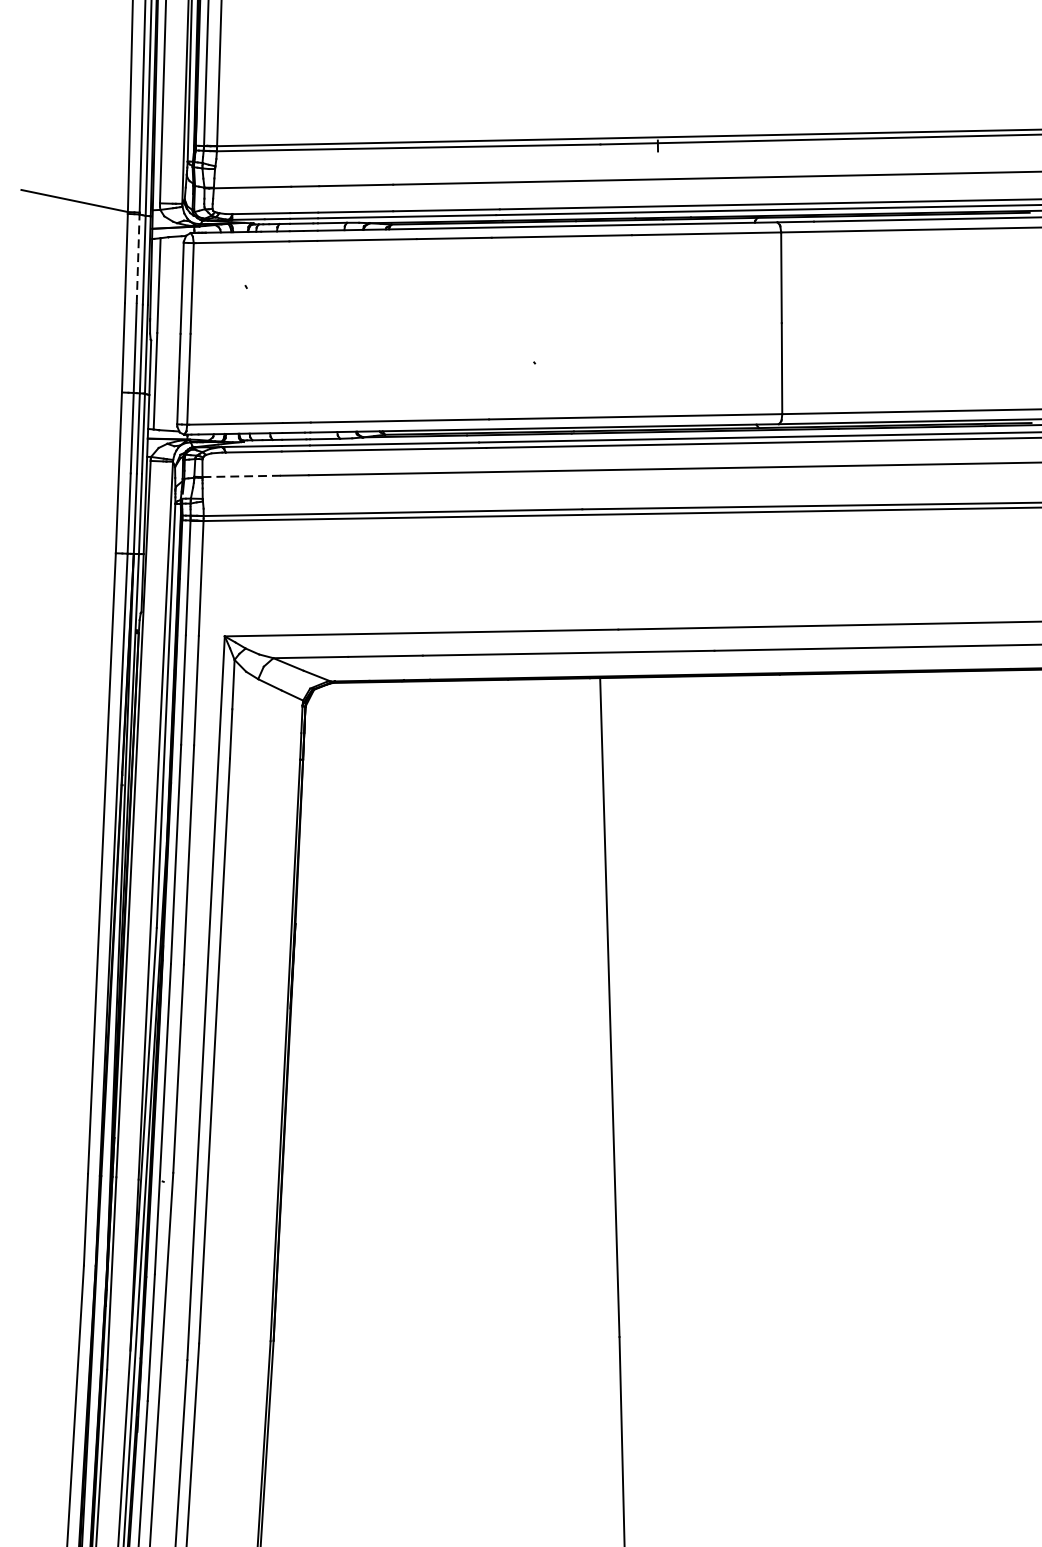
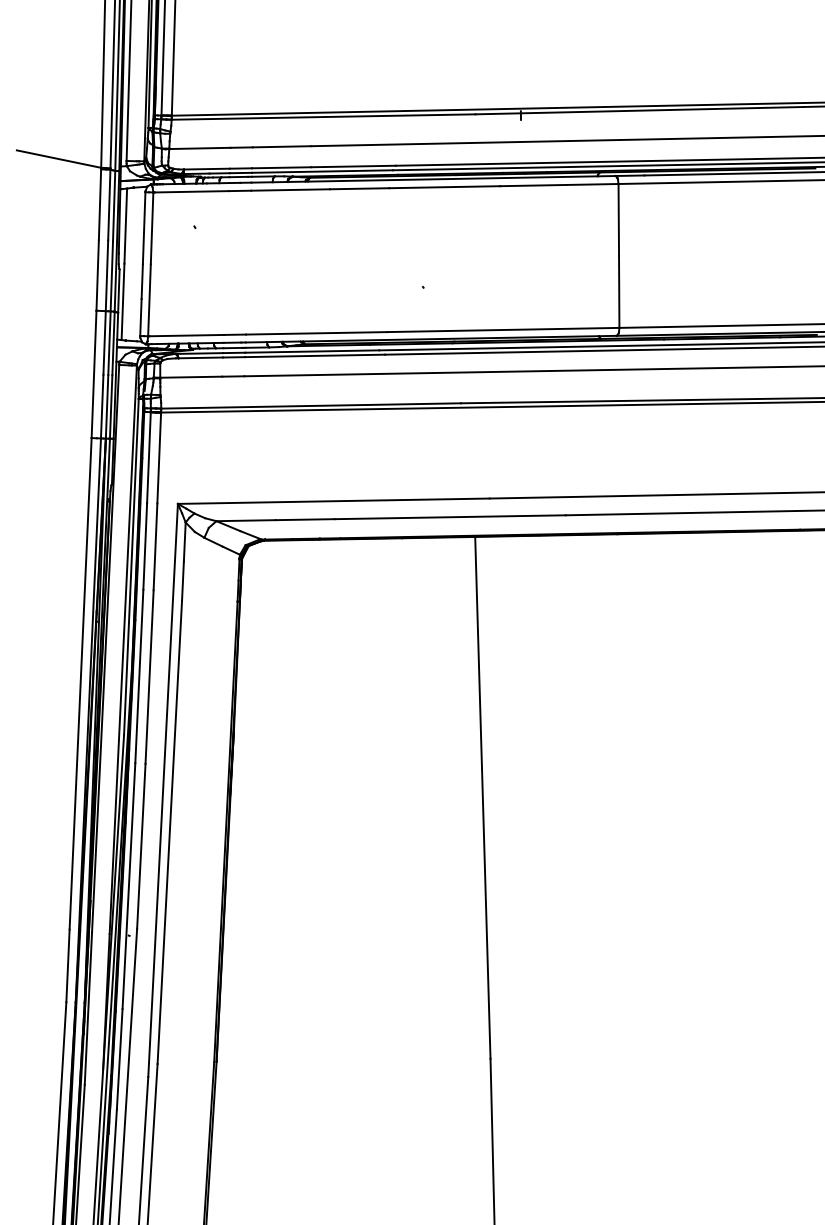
line: (138, 258) -> (109, 204), dashed -> solid
line: (240, 476) -> (190, 377), dashed -> solid

